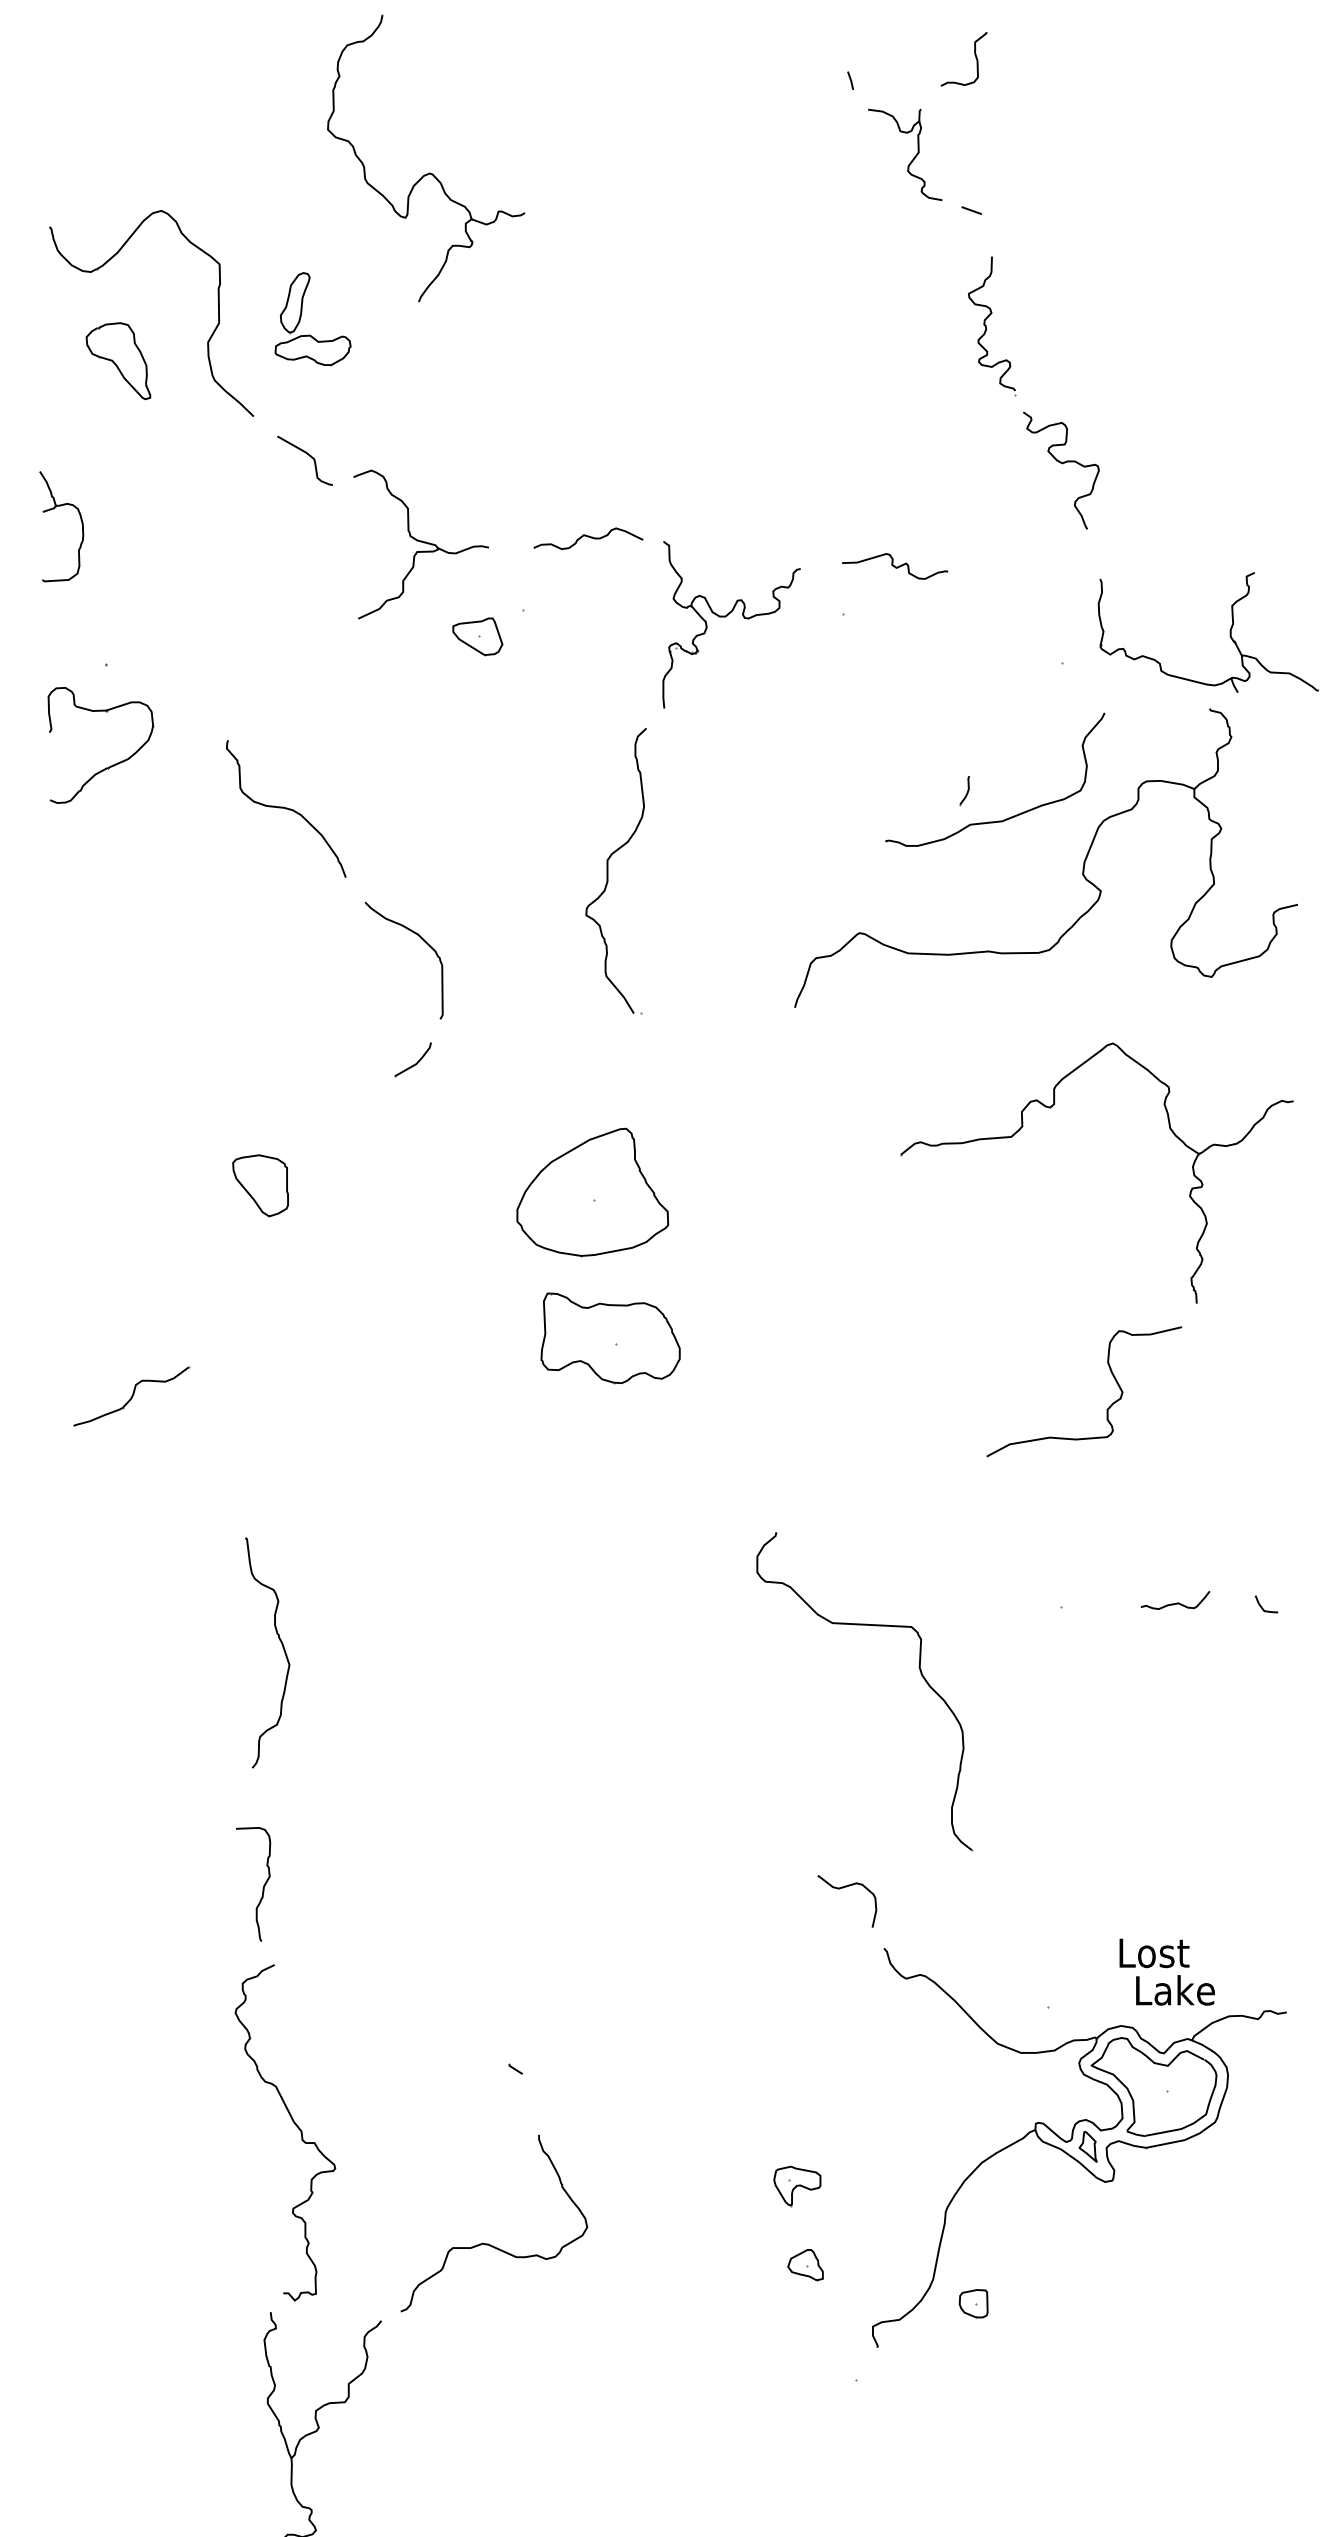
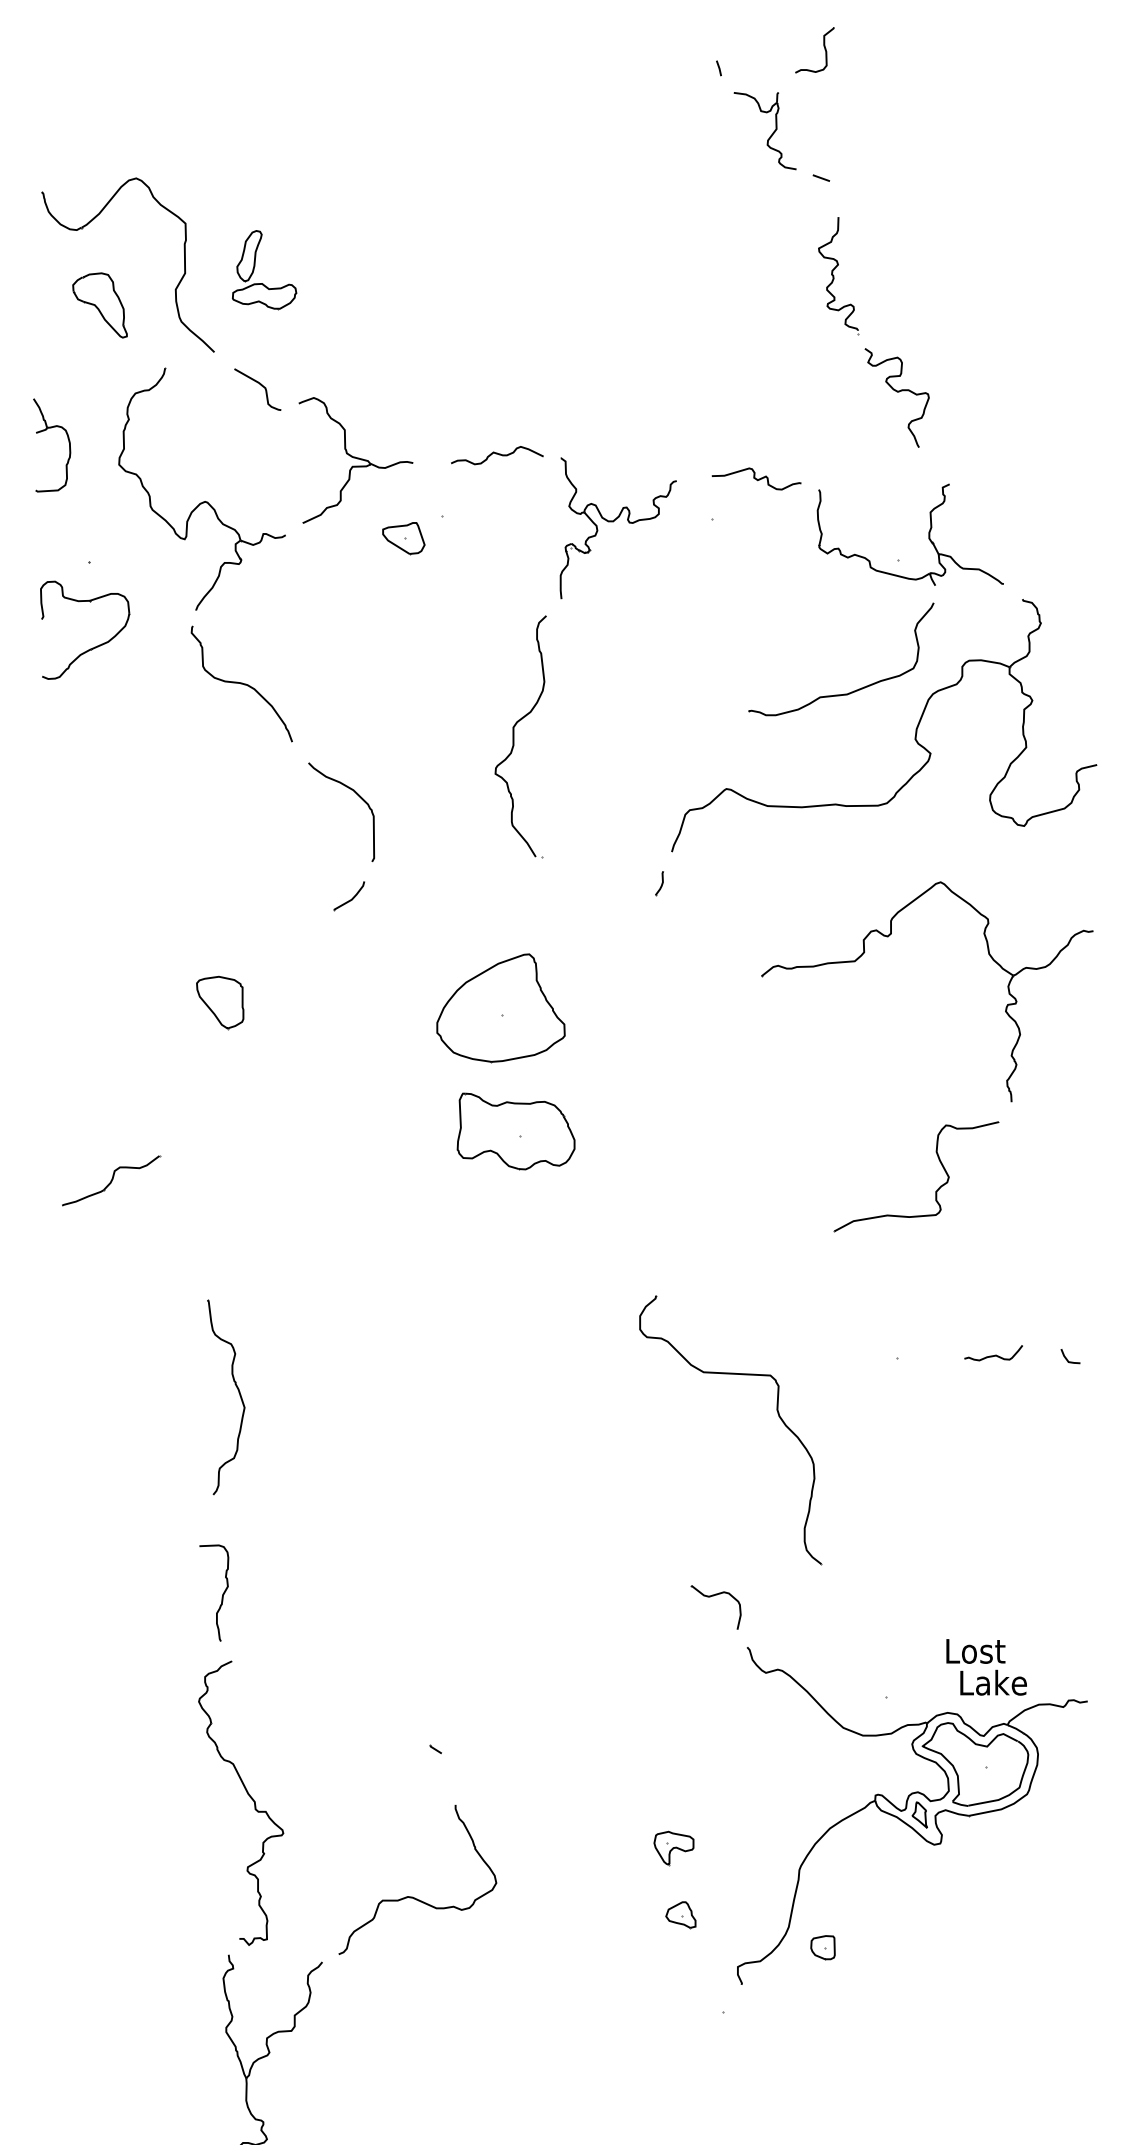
part: (426, 173) -> (202, 501), moved
part: (1229, 632) -> (928, 534), moved
part: (964, 790) -> (659, 883), moved

